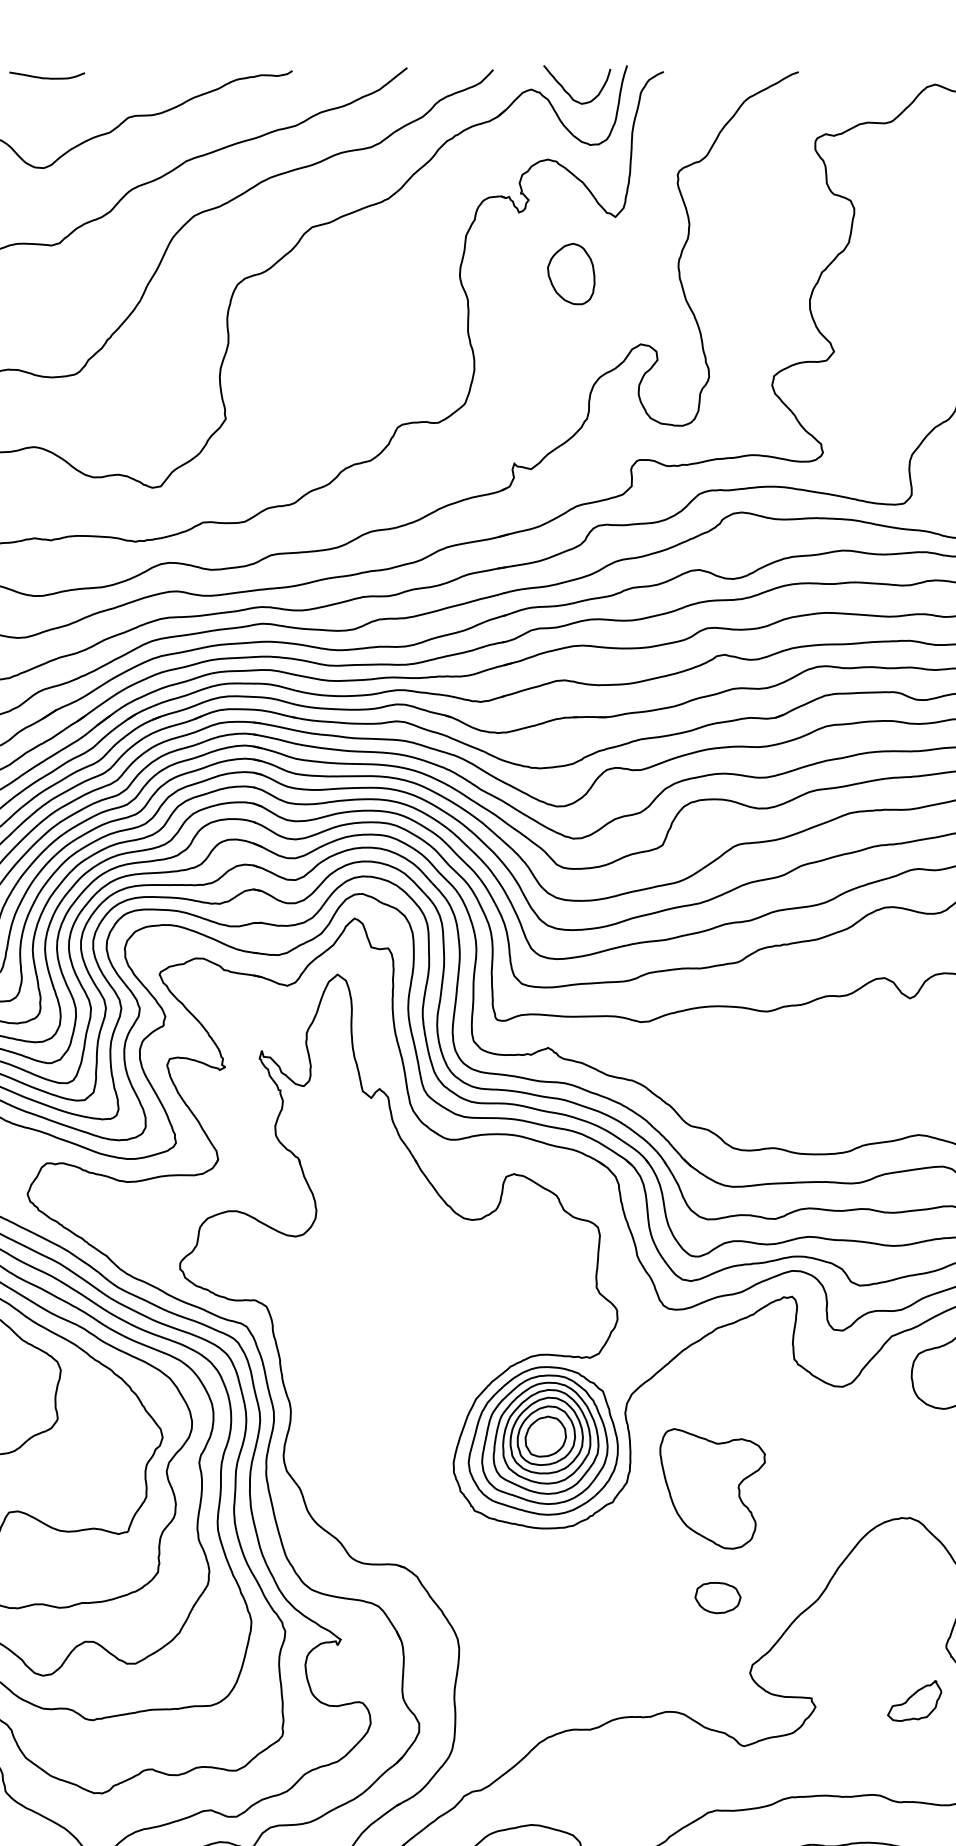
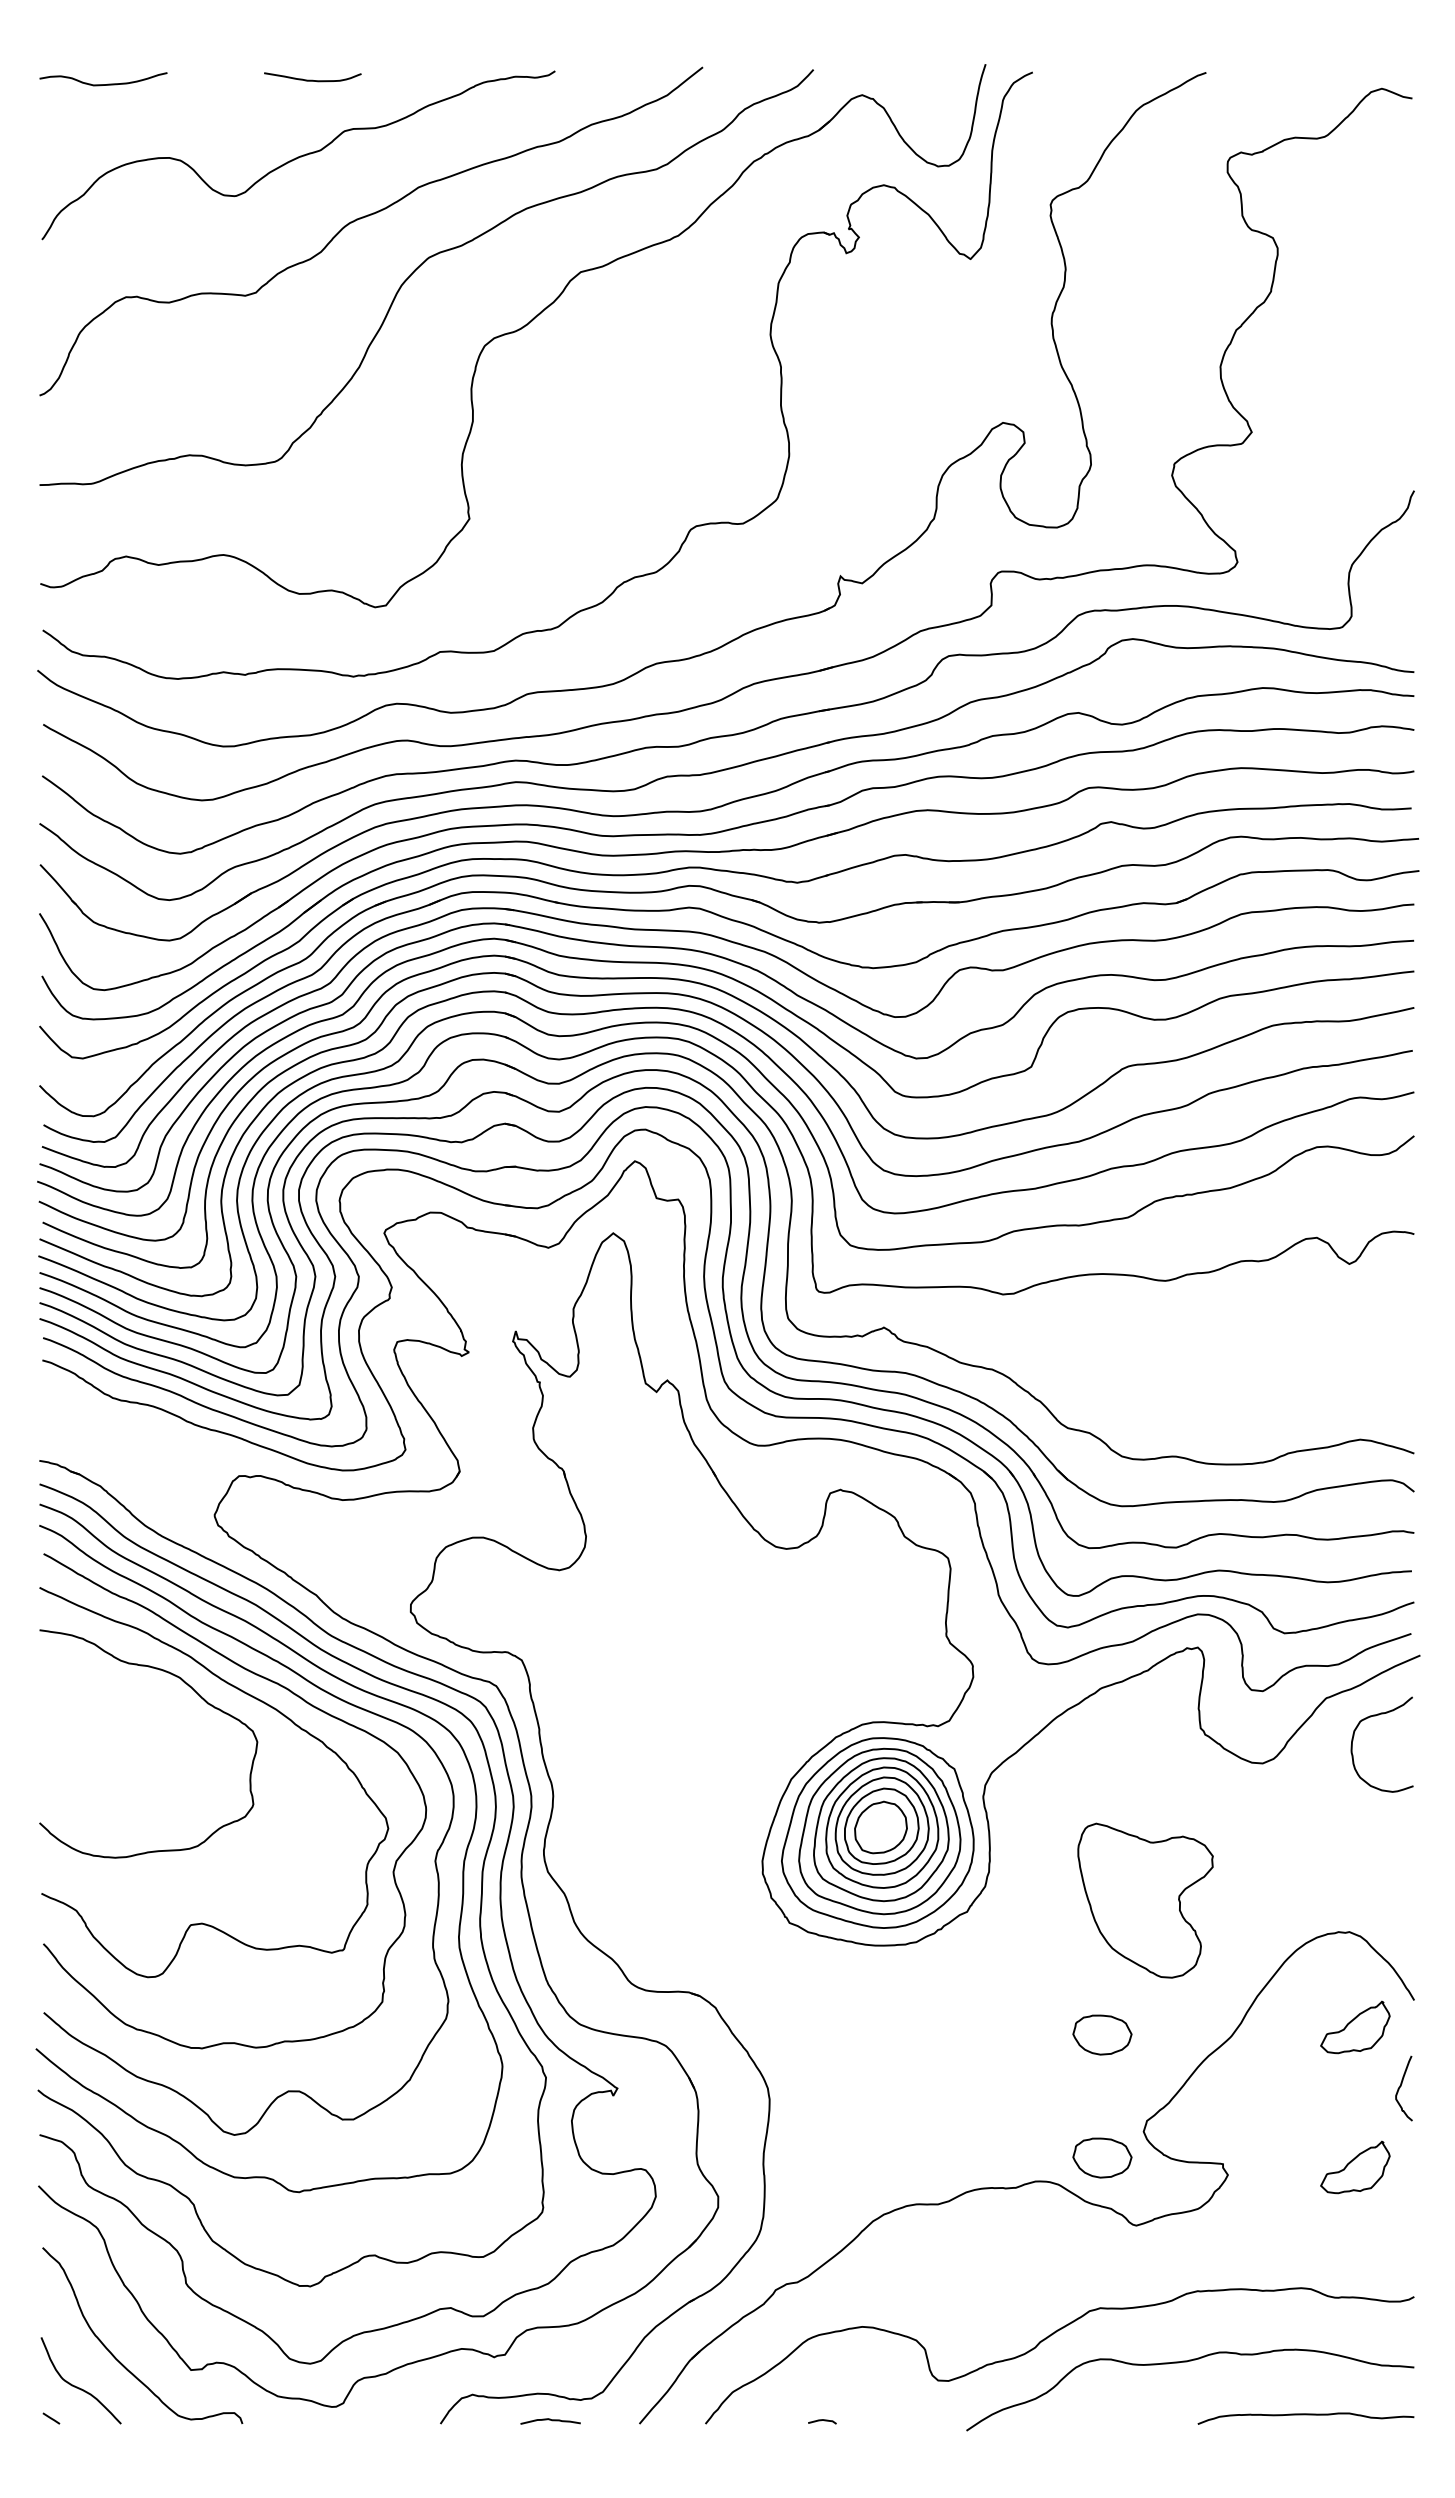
curve: (46, 77) -> (312, 79), moved
curve: (568, 92) -> (910, 99), removed
part: (571, 274) -> (913, 332), removed
part: (712, 1488) -> (1145, 1900), moved
part: (914, 1592) -> (1355, 2027), added
part: (718, 1693) -> (1102, 2157), added

